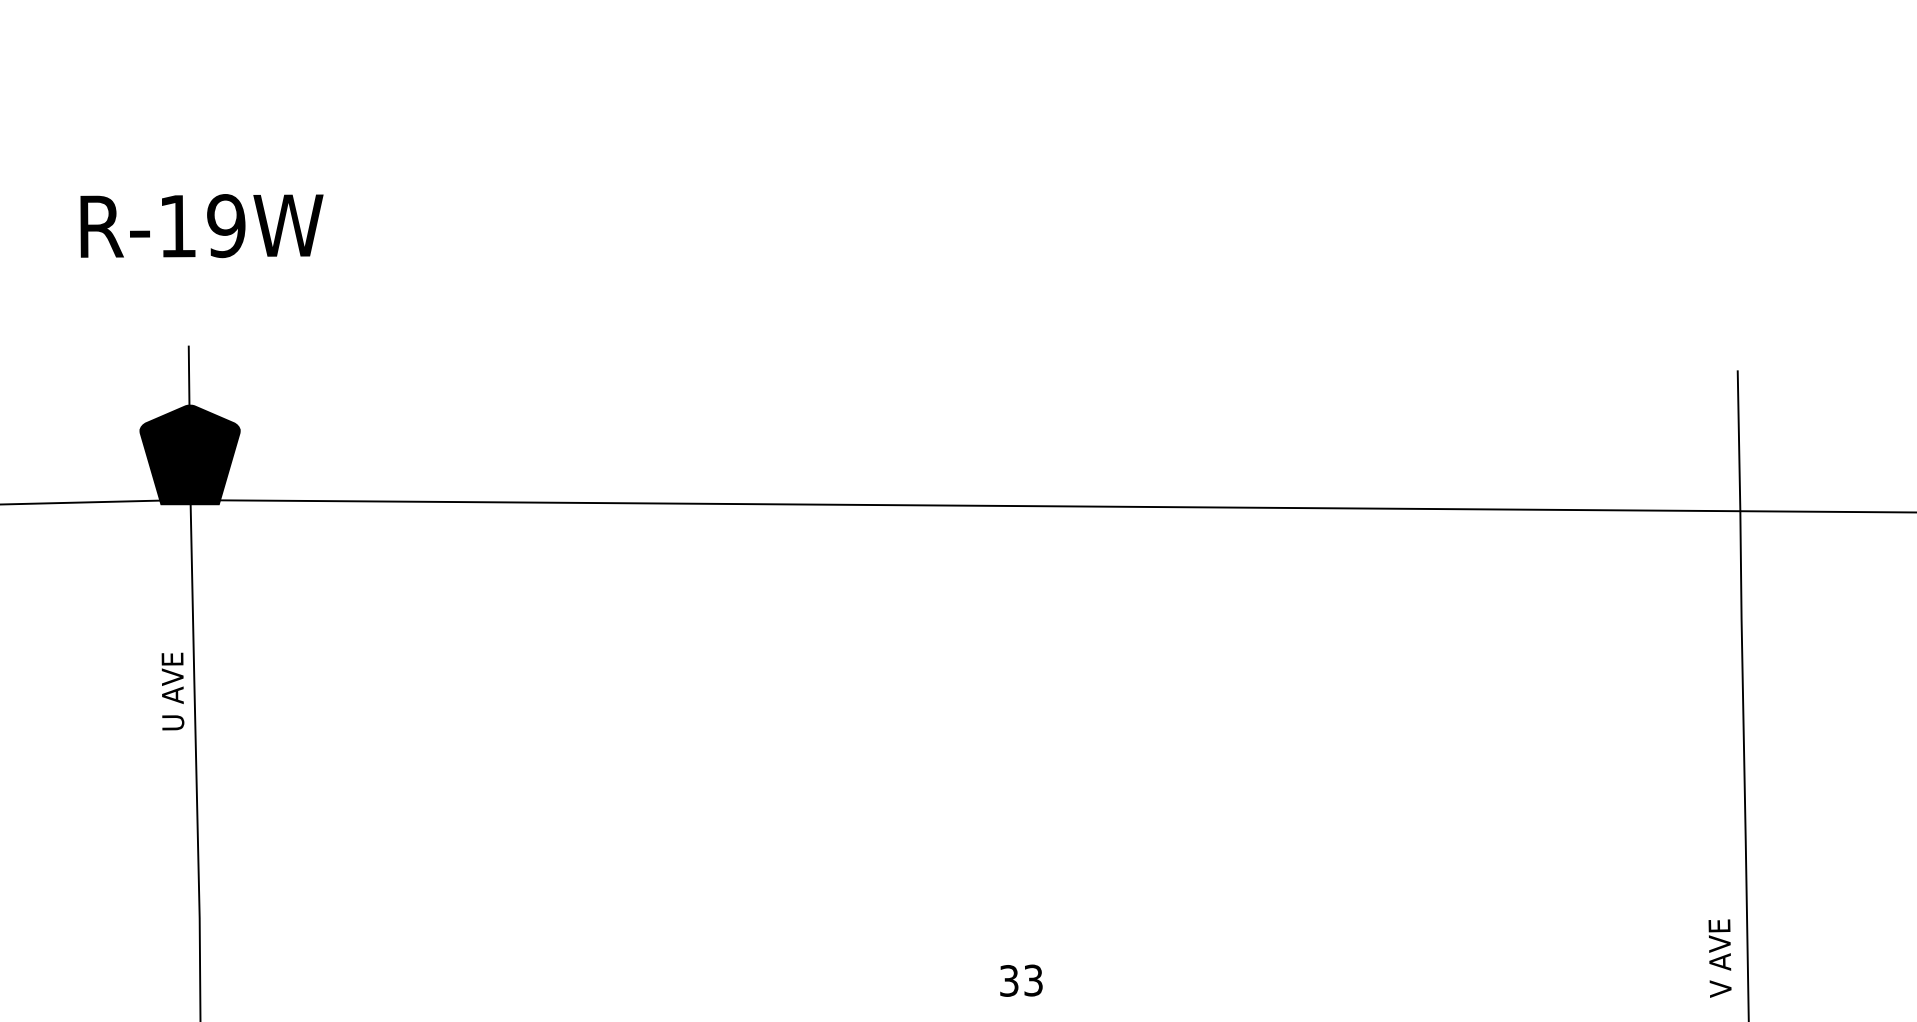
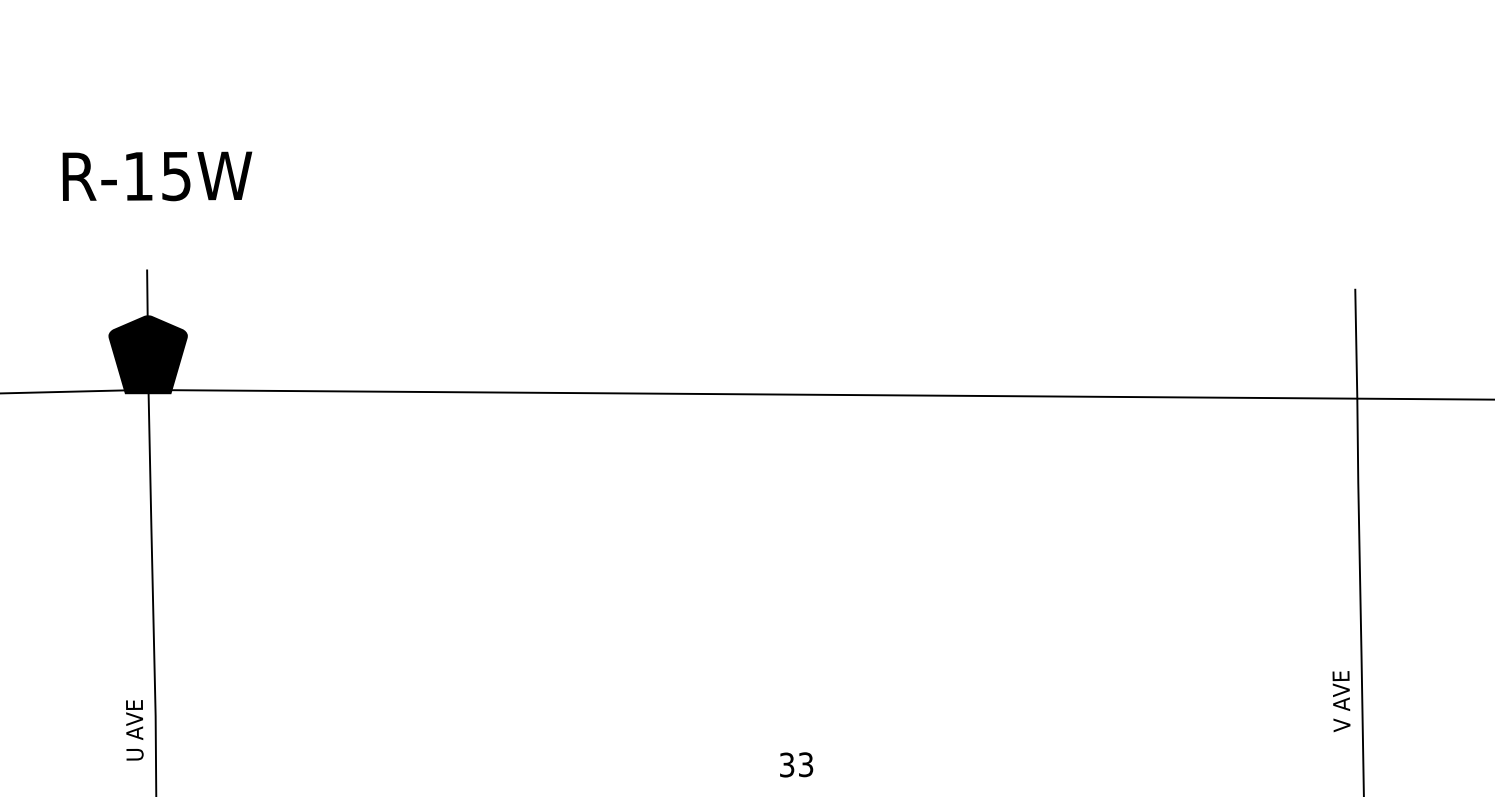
text: (226, 225) -> (176, 175), R-19W -> R-15W
text: (172, 691) -> (134, 730), moved
text: (1720, 958) -> (1341, 701), moved

